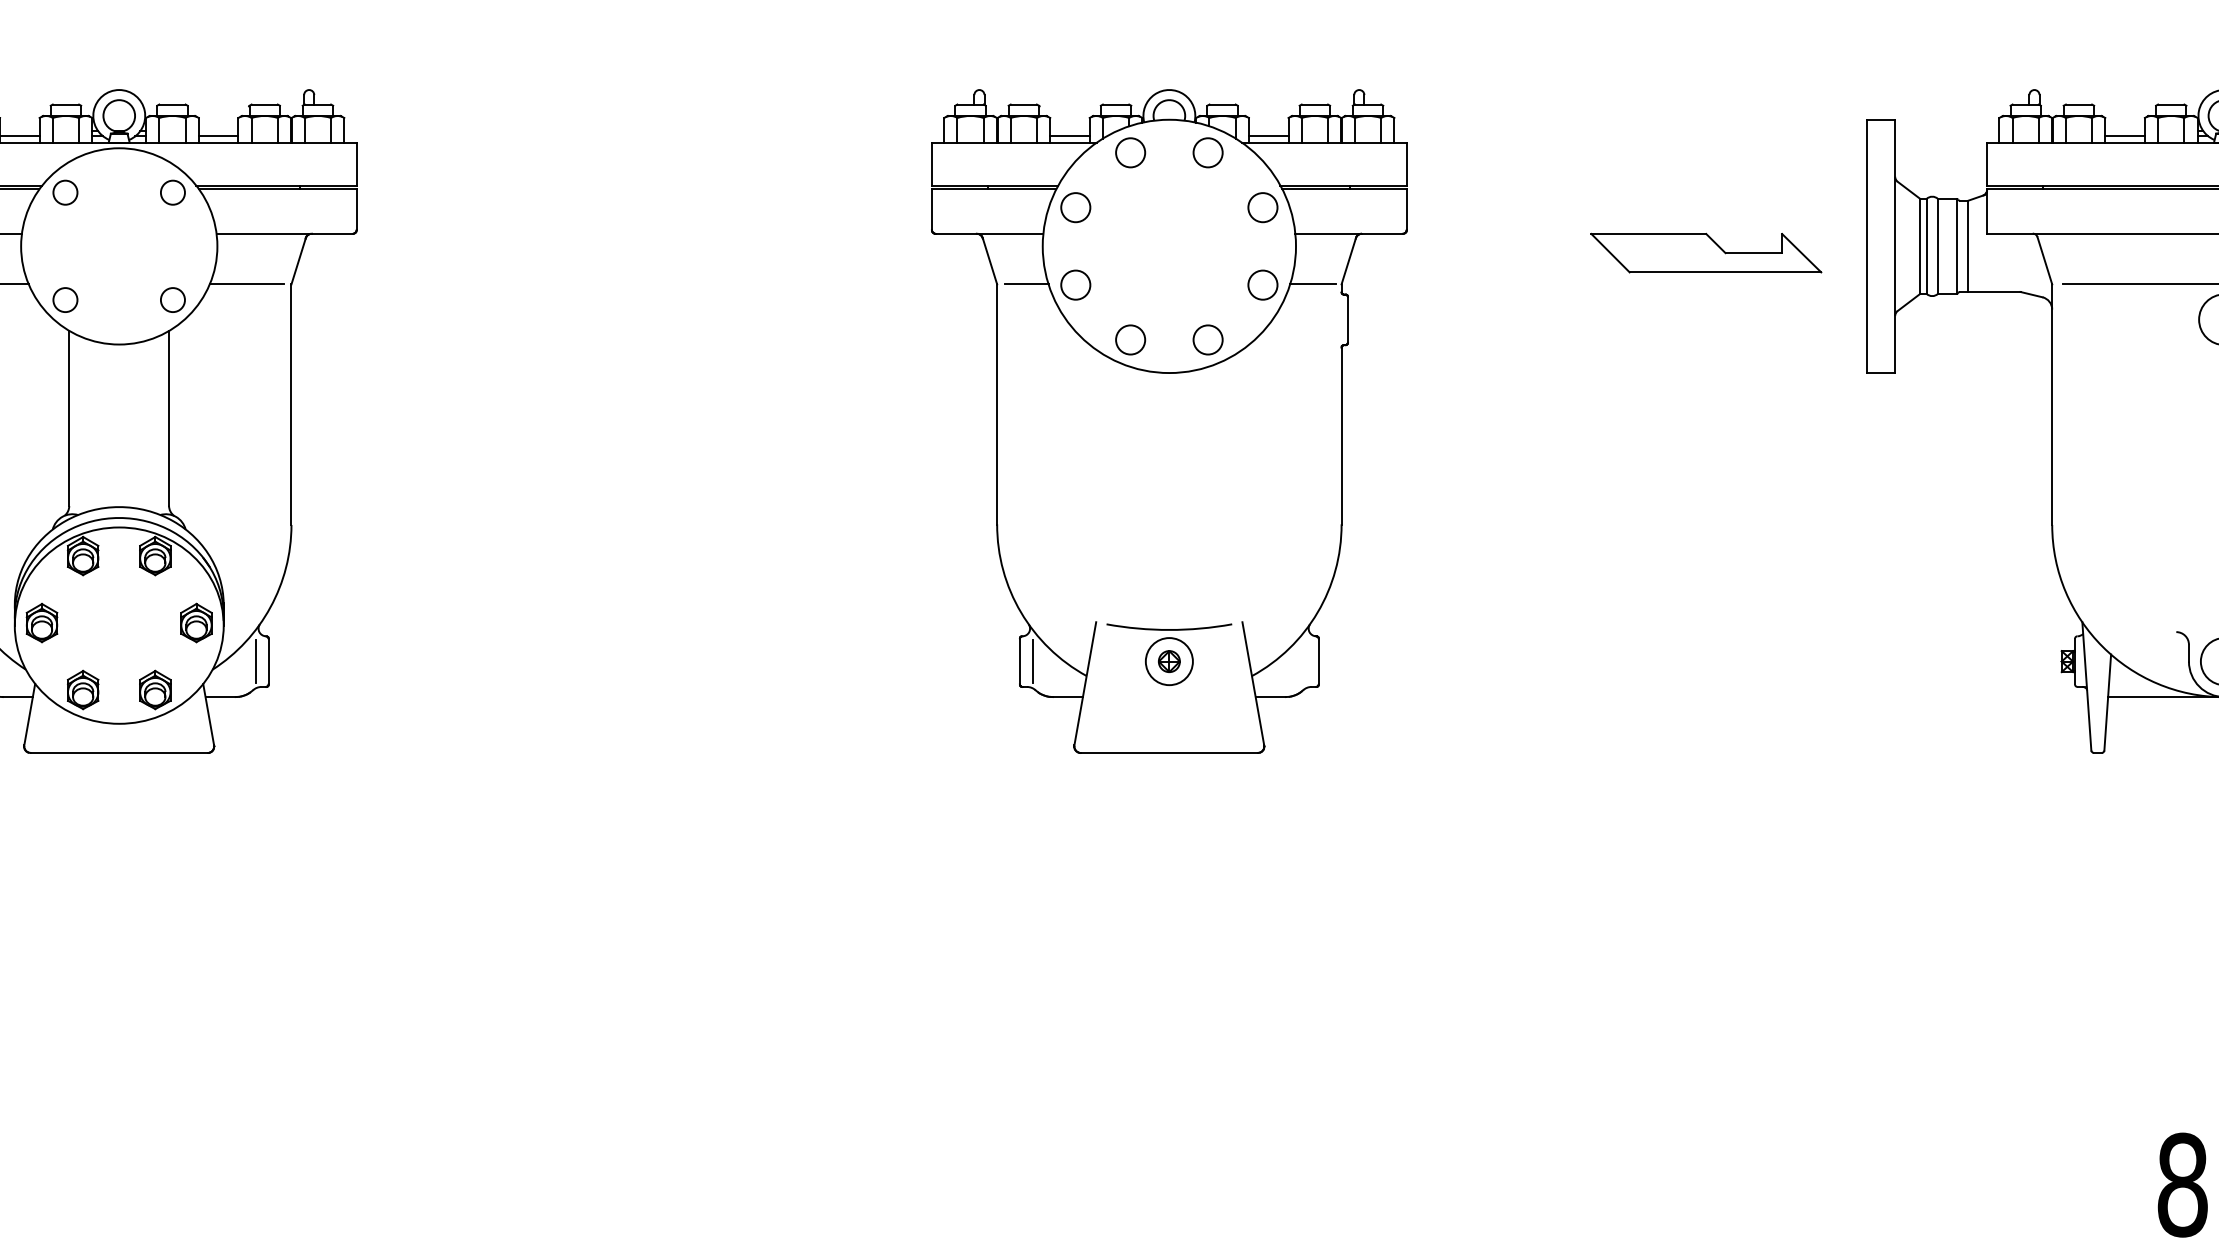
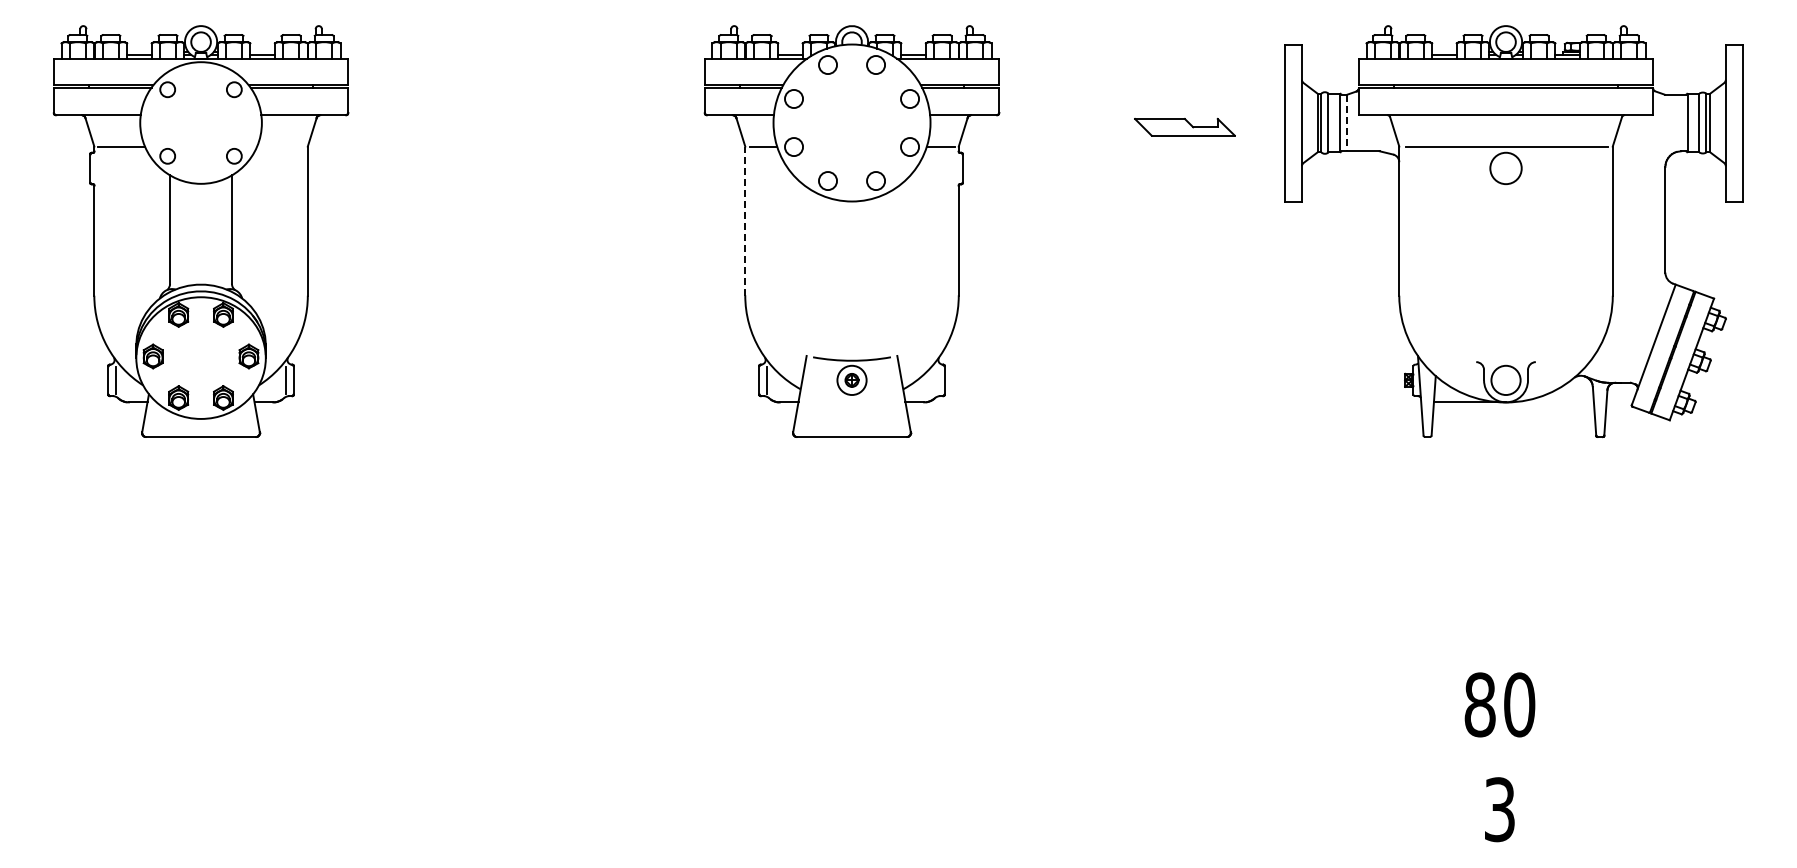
line: (1968, 247) -> (1347, 123), solid -> dashed
part: (1705, 253) -> (1184, 127), size x0.7
line: (245, 284) -> (279, 146), removed
line: (997, 405) -> (745, 221), solid -> dashed

